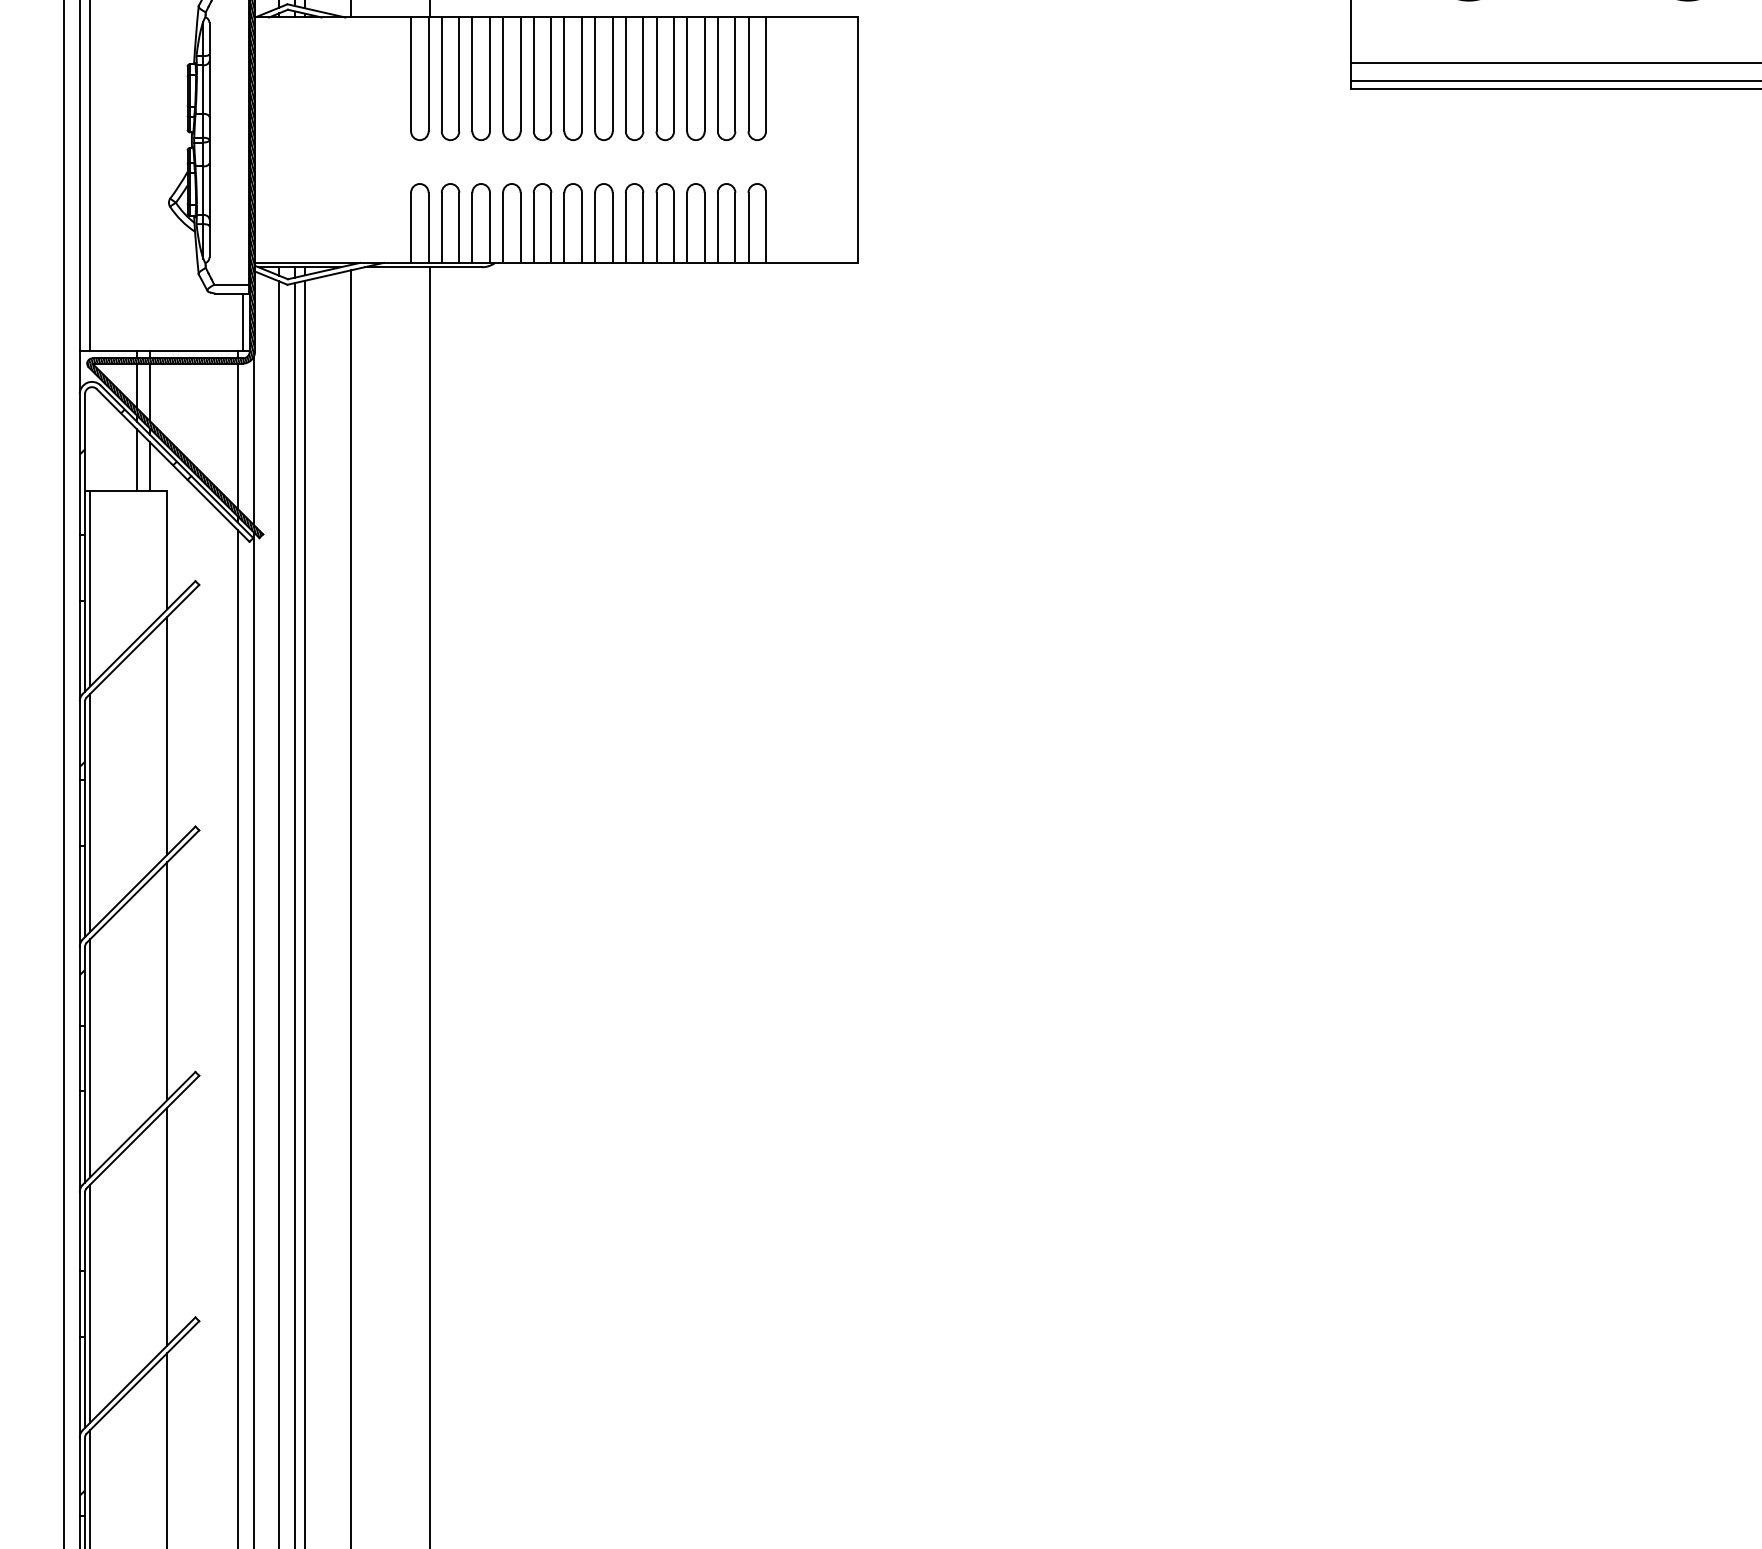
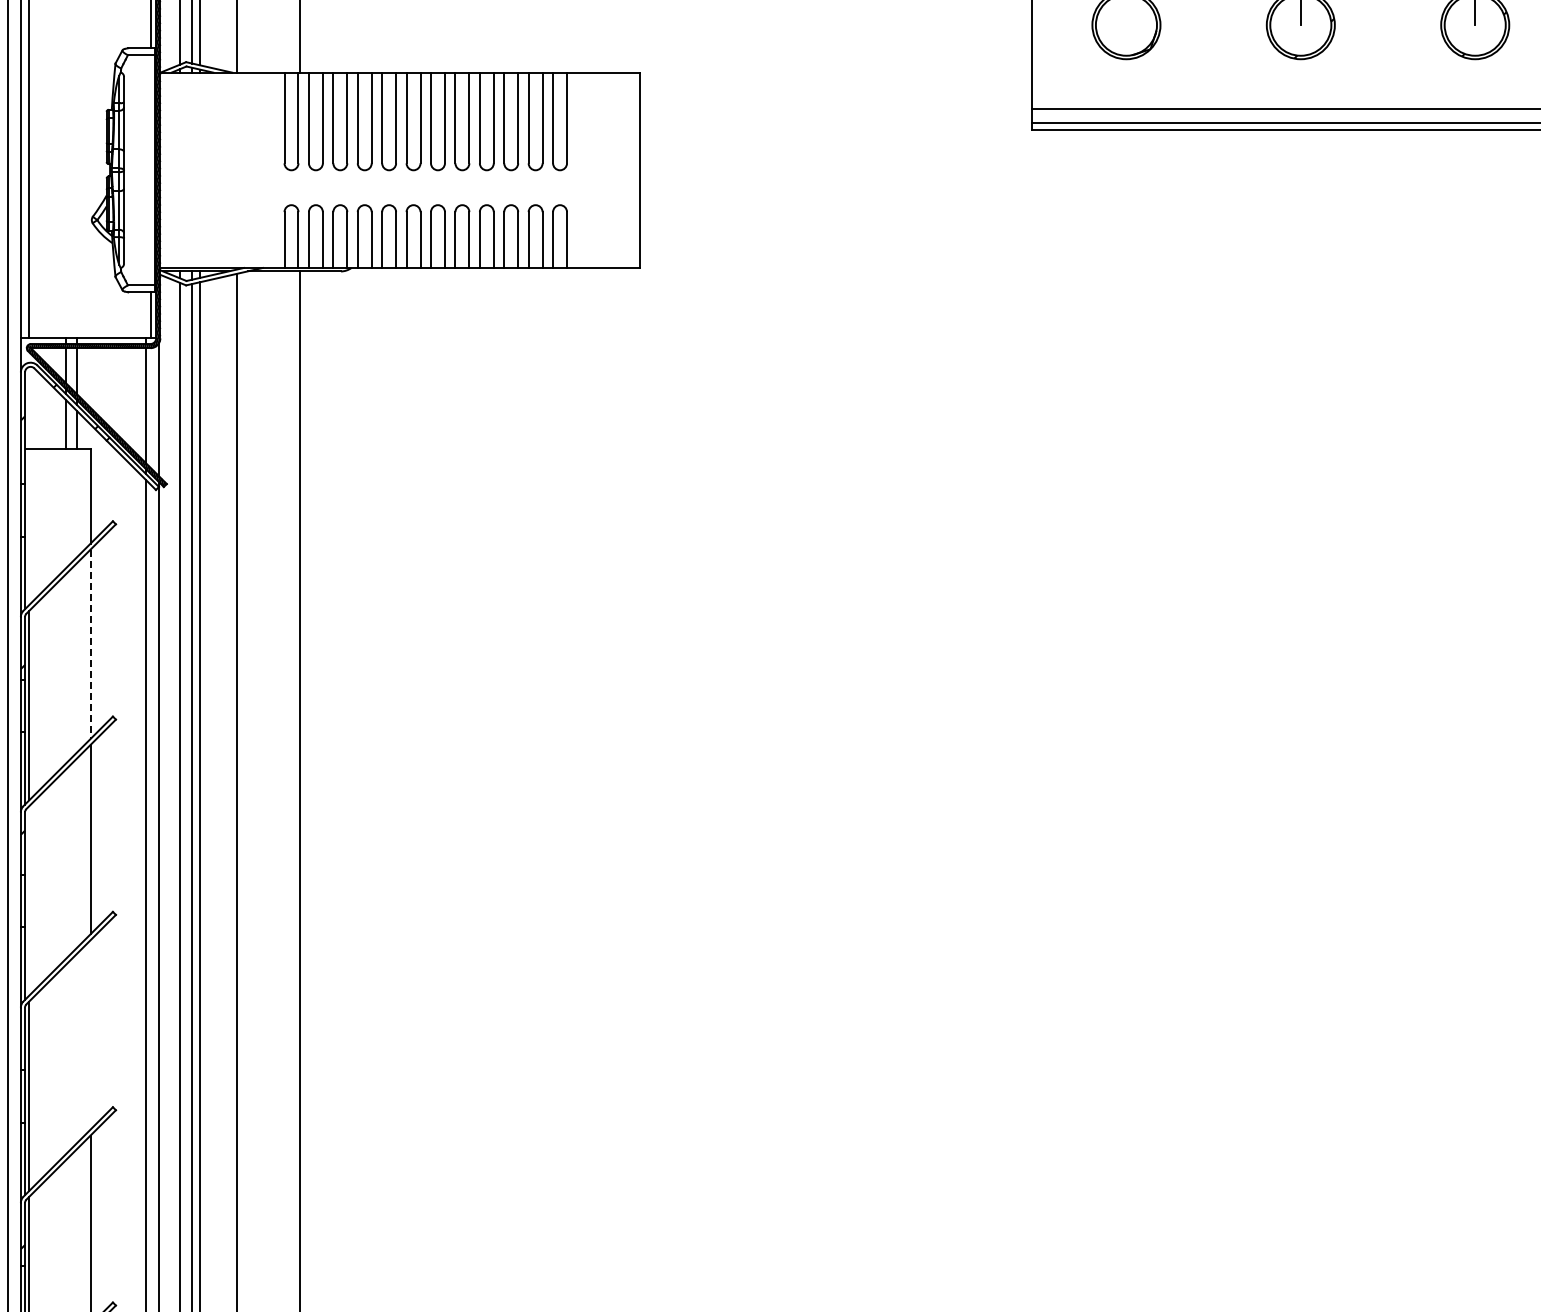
line: (90, 588) -> (29, 527), removed
line: (167, 736) -> (90, 644), solid -> dashed
line: (90, 1057) -> (29, 900), removed
line: (167, 1226) -> (90, 1034), removed

